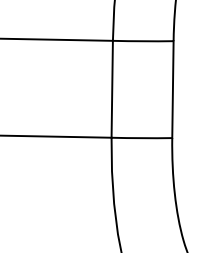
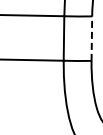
line: (172, 89) -> (91, 38), solid -> dashed

